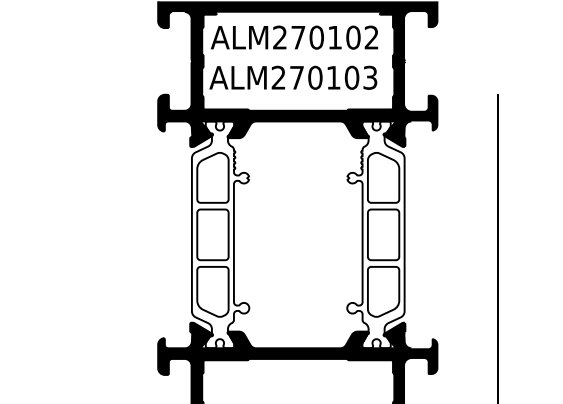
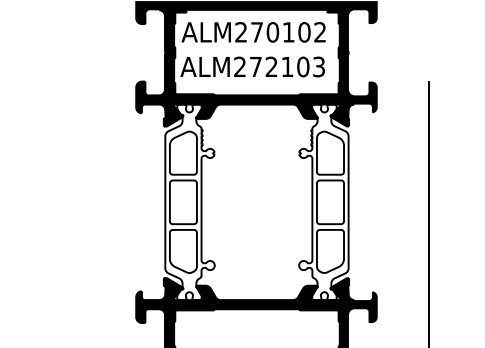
text: (315, 77) -> (271, 66), ALM270103 -> ALM272103

